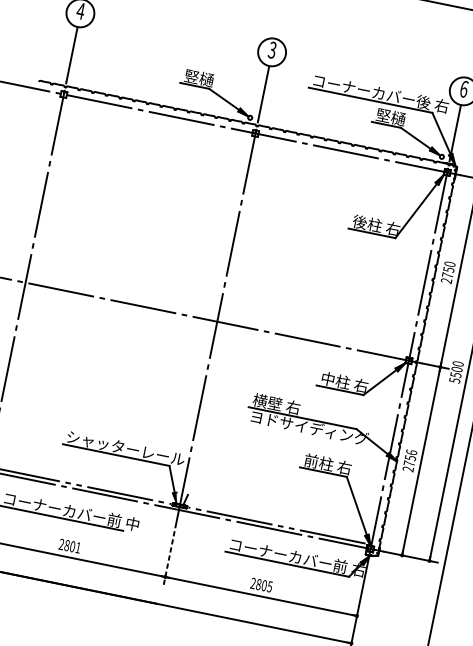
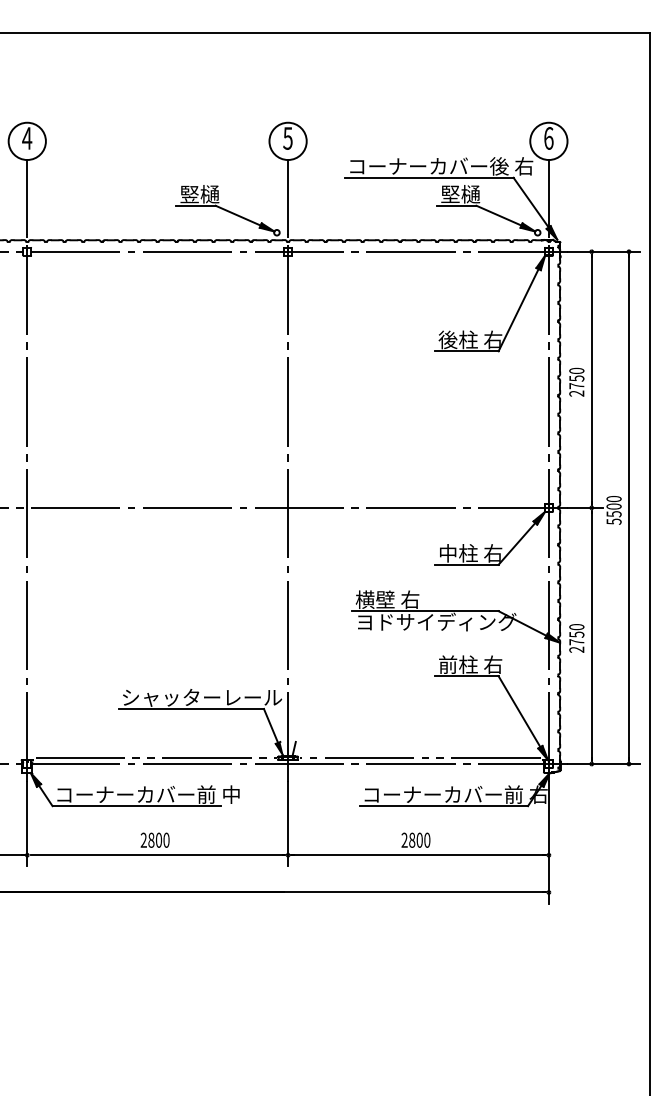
text: (272, 50) -> (287, 138), 3 -> 5
text: (411, 452) -> (576, 627), 2756 -> 2750
text: (78, 547) -> (166, 839), 2801 -> 2800
line: (170, 554) -> (288, 824), dashed -> solid
text: (270, 586) -> (427, 839), 2805 -> 2800

